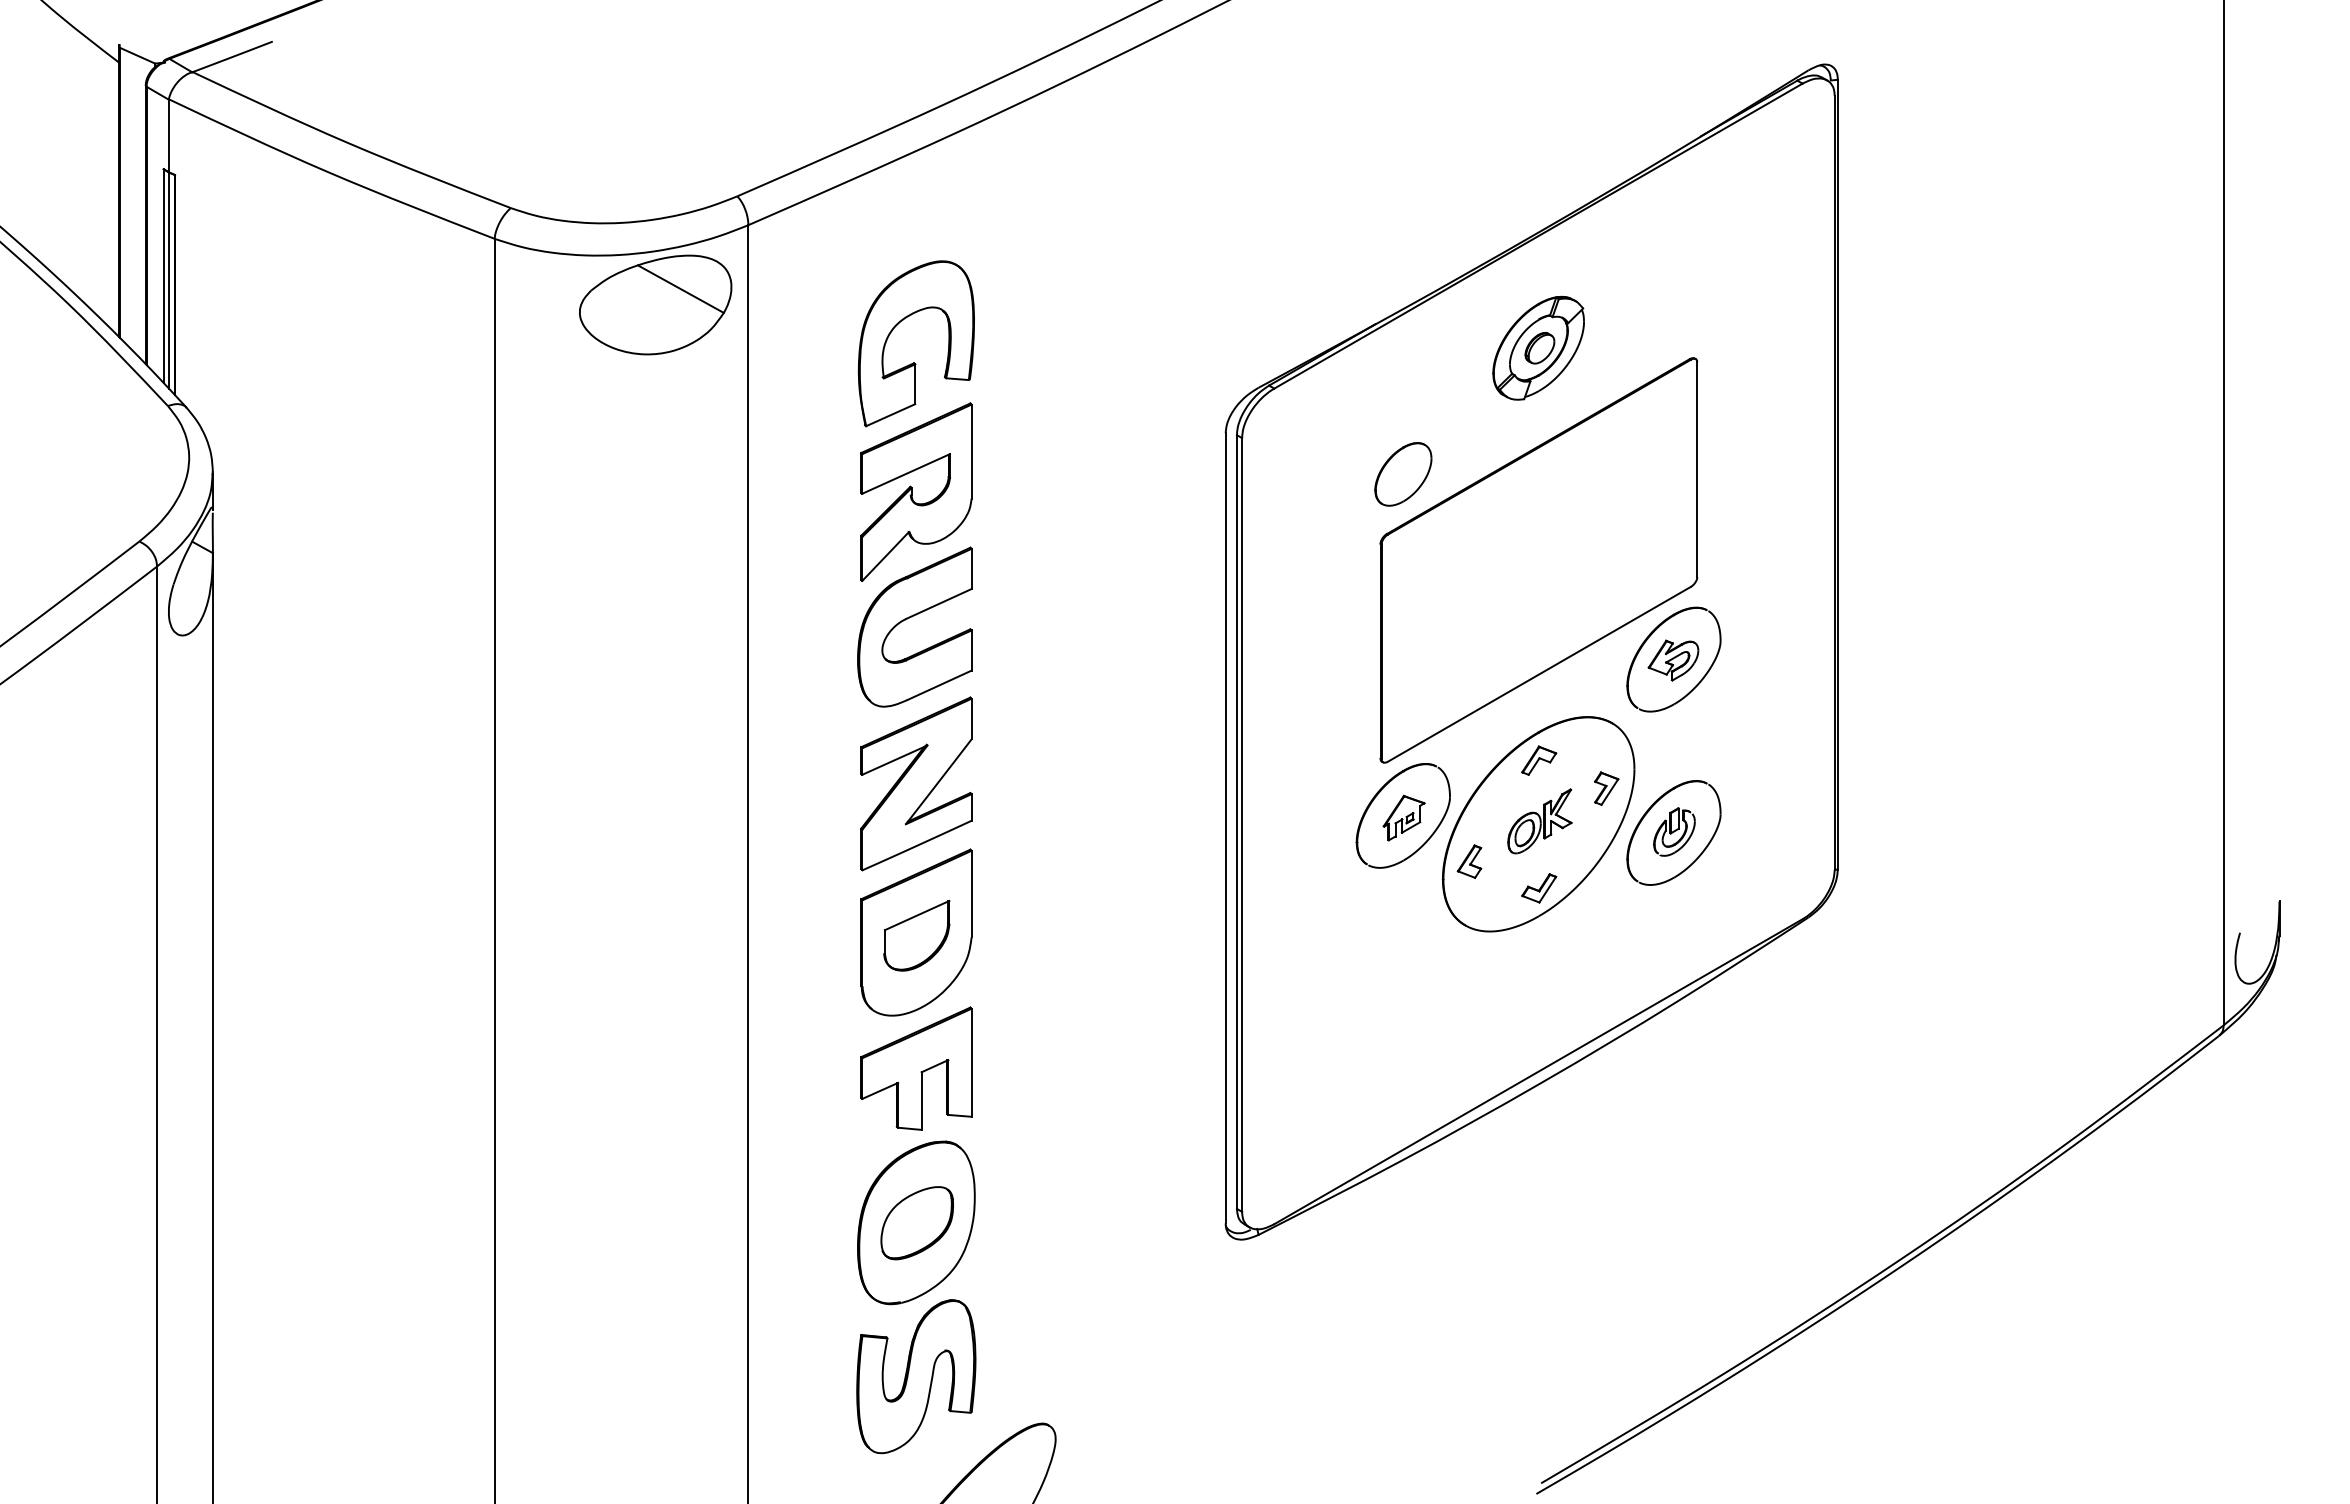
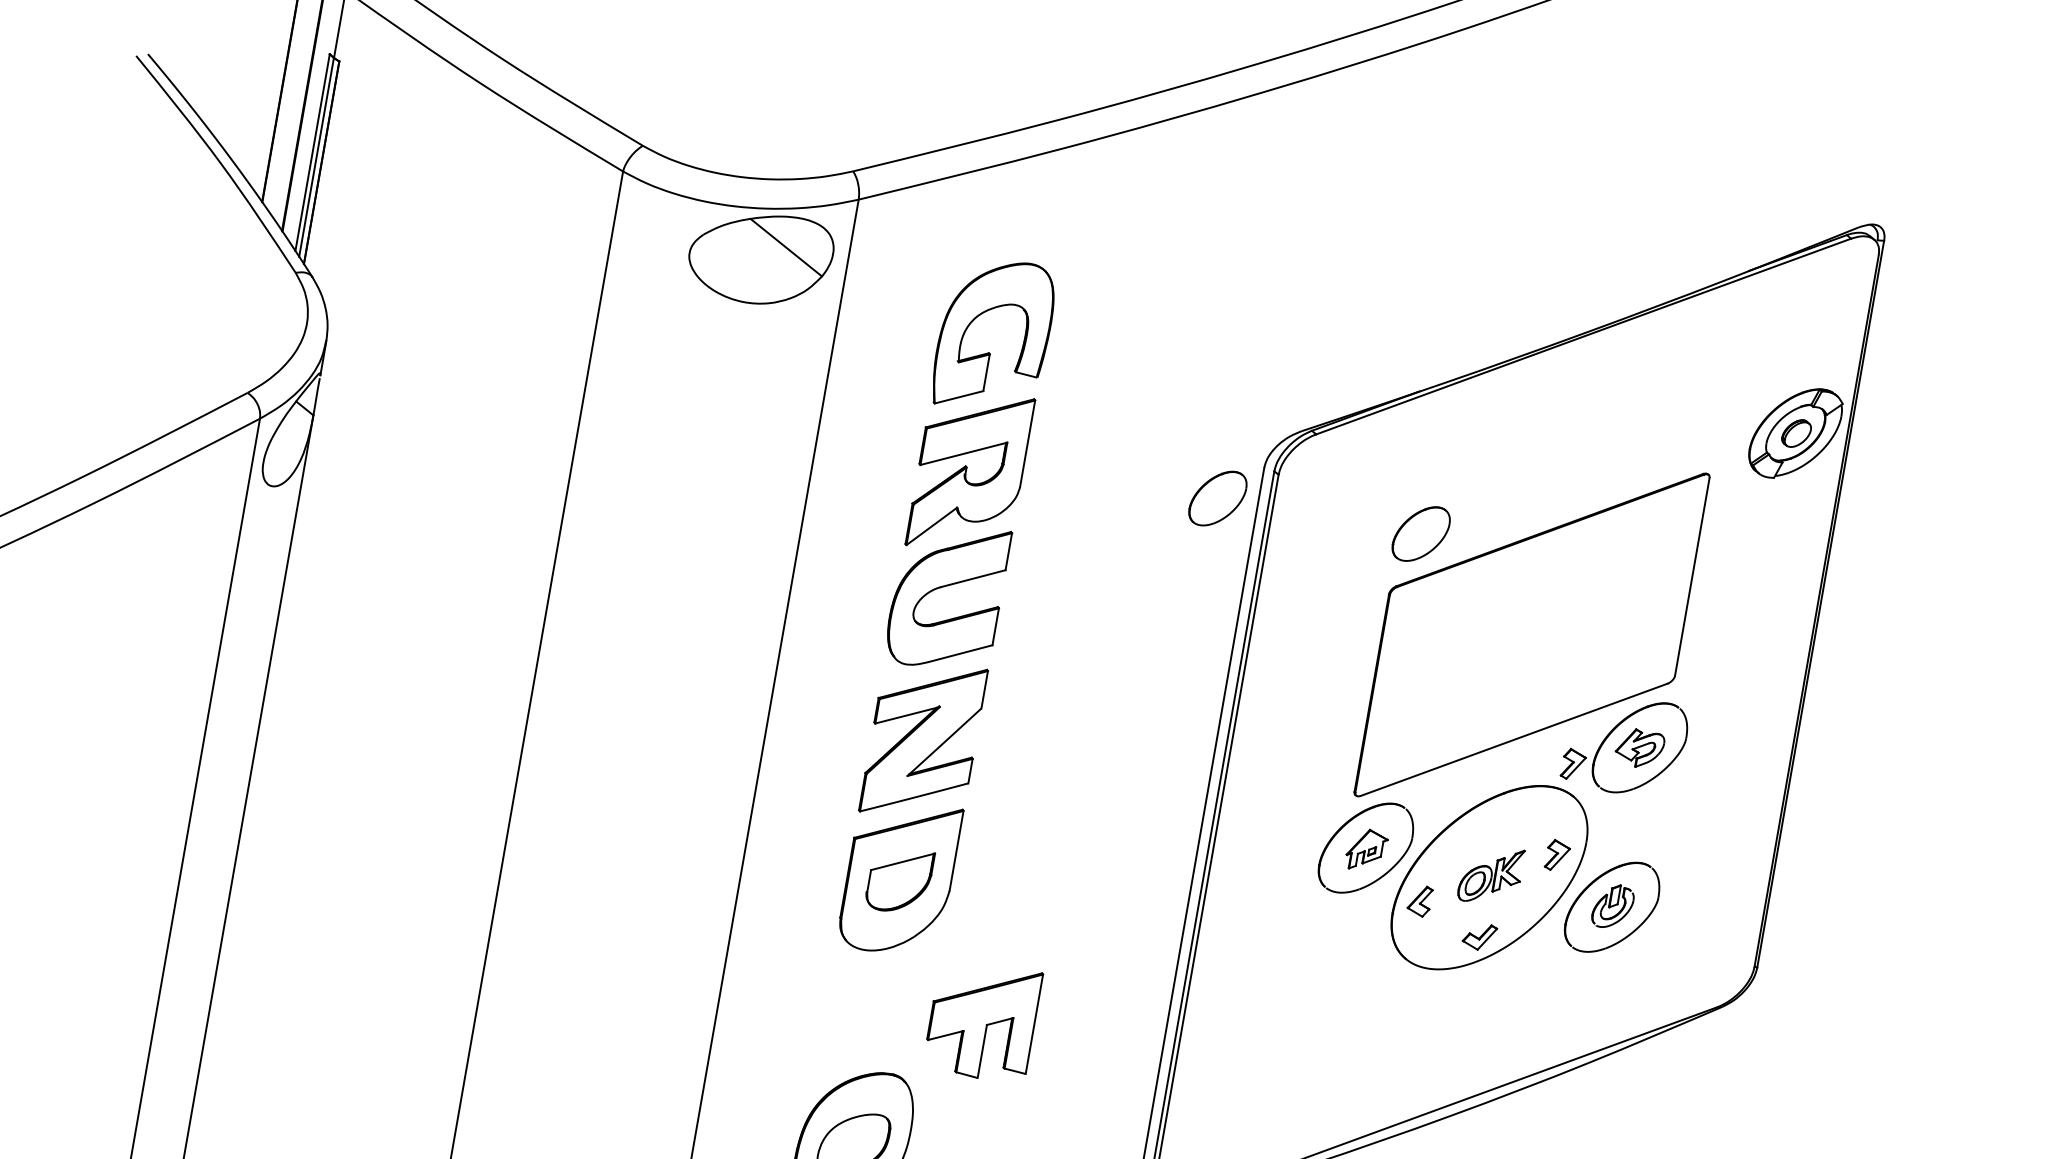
part: (1538, 347) -> (1795, 432), moved
part: (1182, 474) -> (1217, 498), added
part: (1606, 689) -> (1573, 764), added
part: (1539, 760) -> (1500, 819), removed
part: (916, 1068) -> (982, 1020), moved

